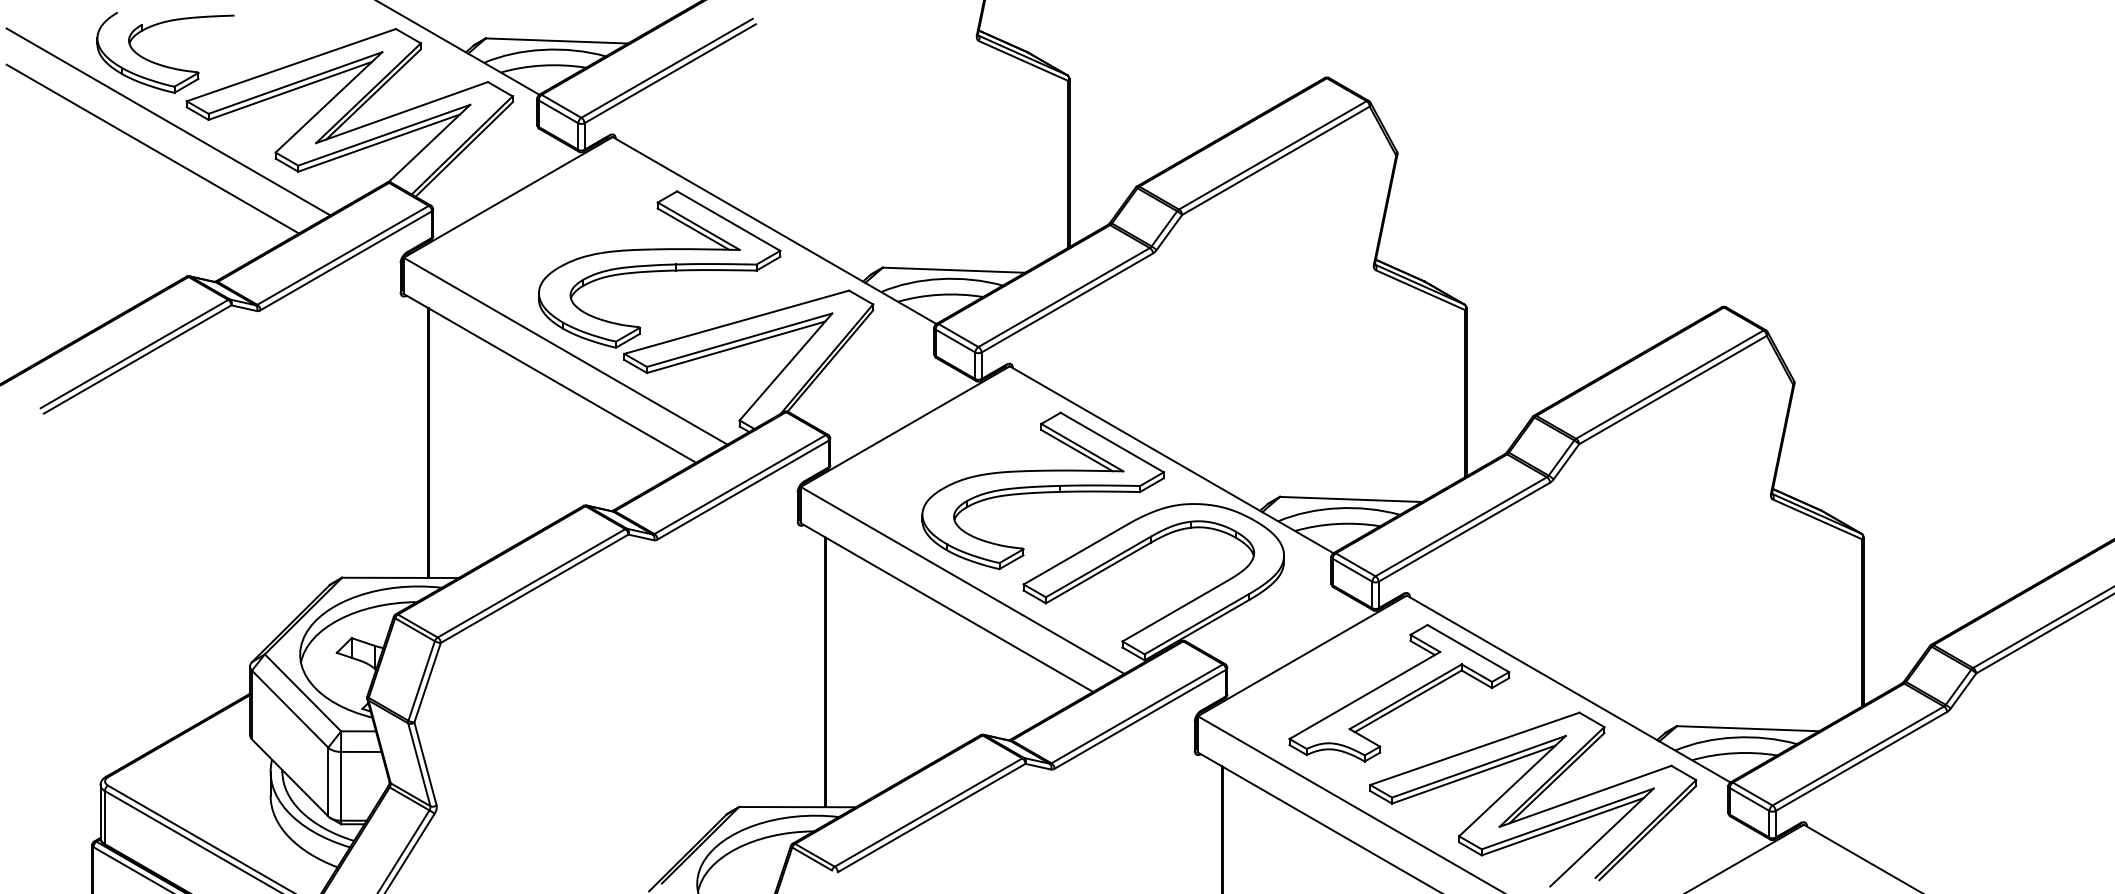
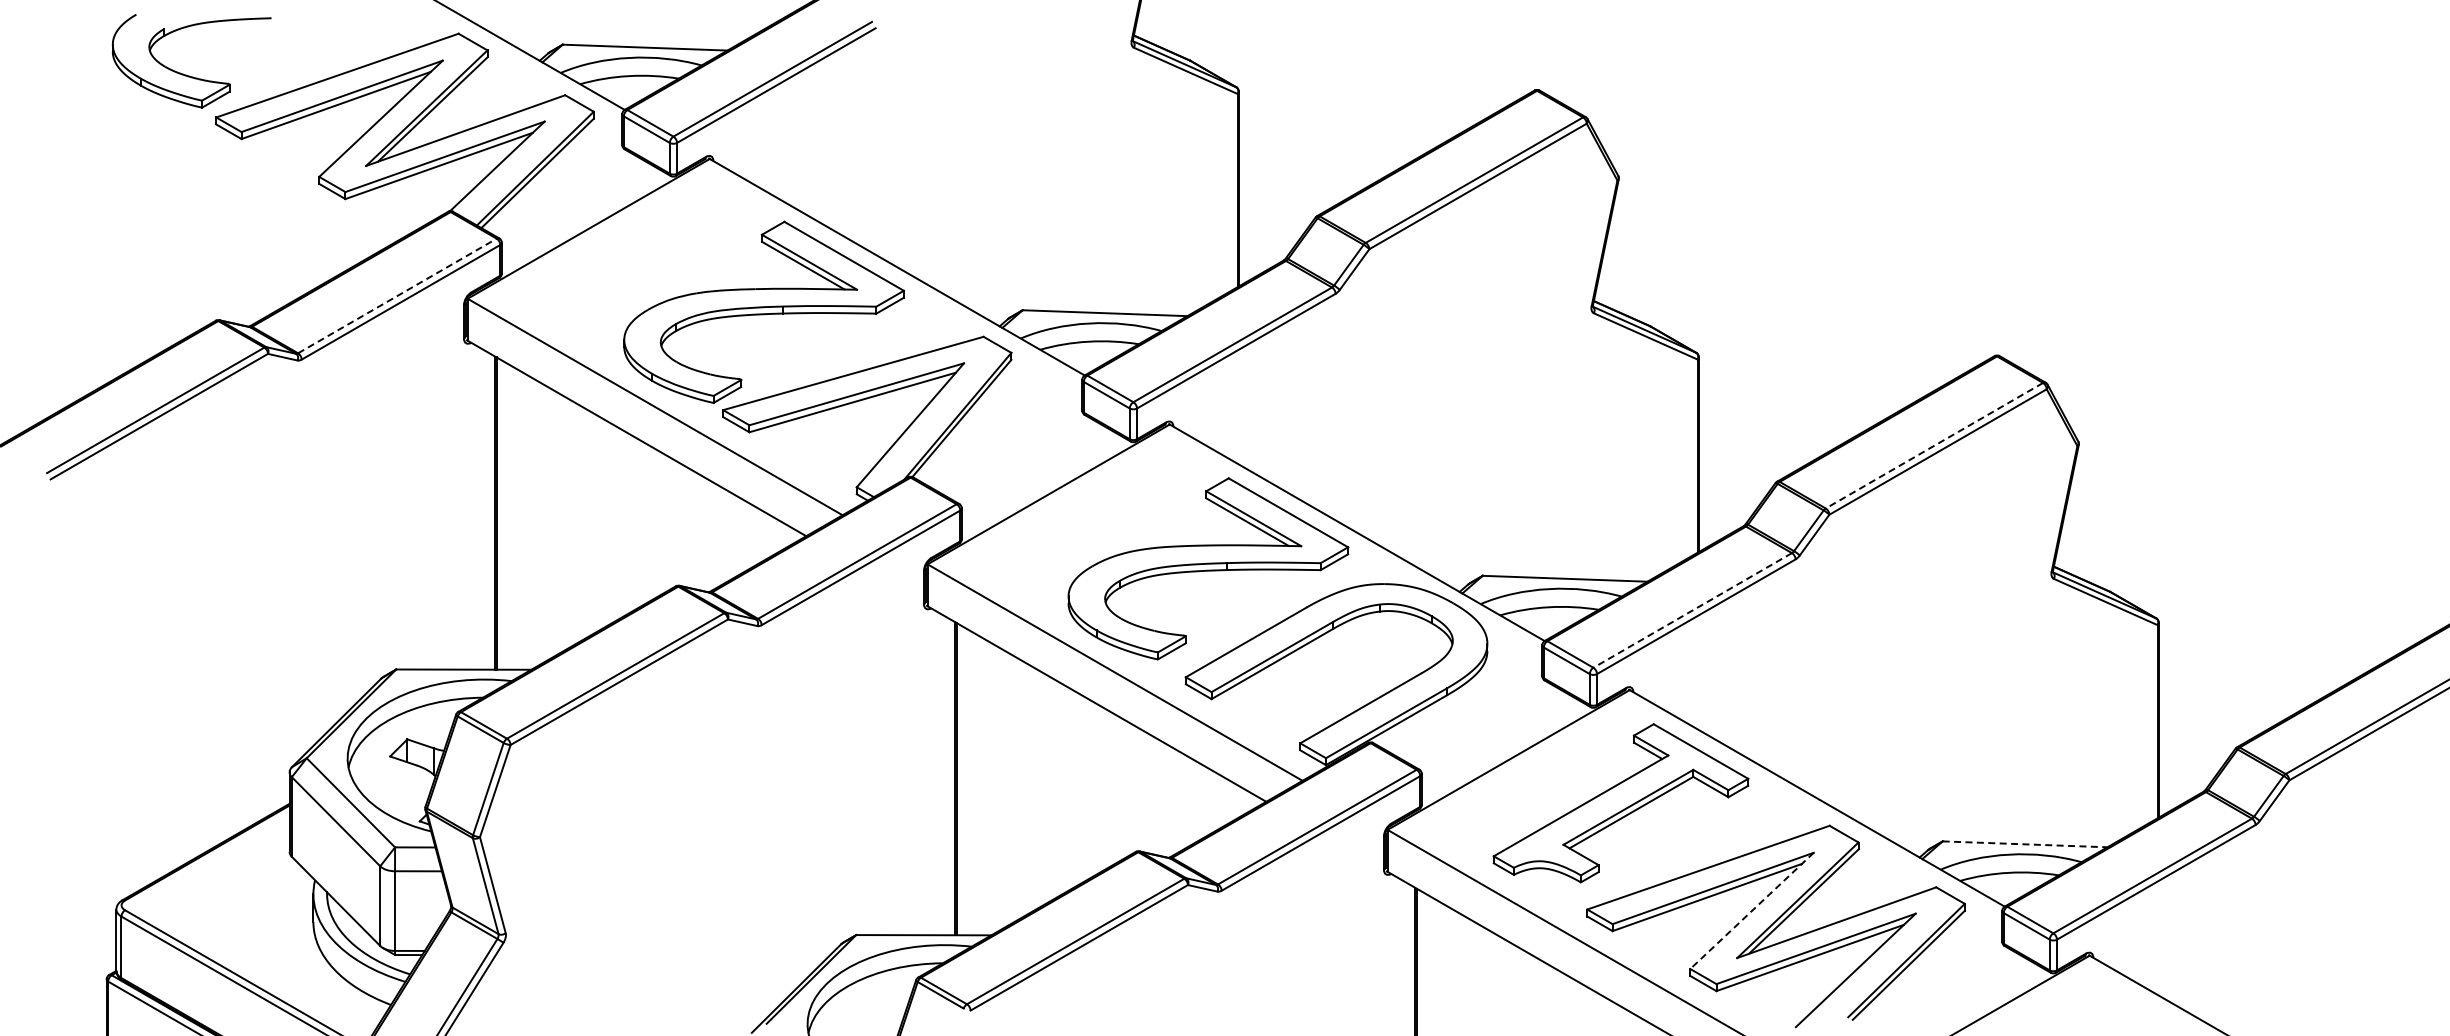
line: (167, 122) -> (194, 141), removed
line: (152, 148) -> (176, 172), removed
line: (343, 254) -> (397, 295), solid -> dashed
line: (1669, 384) -> (1933, 445), solid -> dashed
line: (1461, 526) -> (1692, 610), solid -> dashed
line: (1748, 728) -> (2025, 844), solid -> dashed
line: (1512, 785) -> (1752, 910), solid -> dashed

